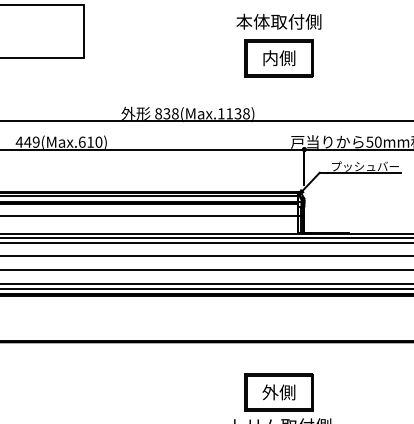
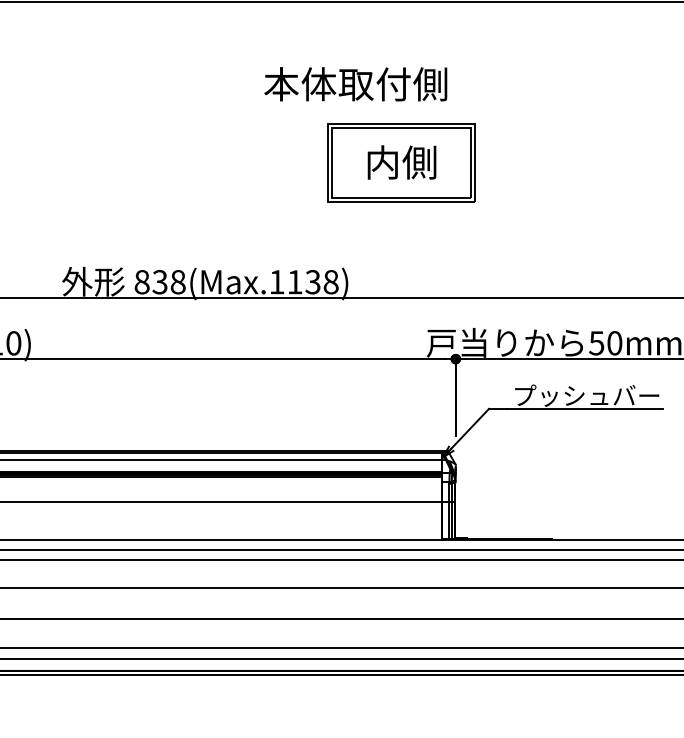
text: (278, 21) -> (354, 83), moved

